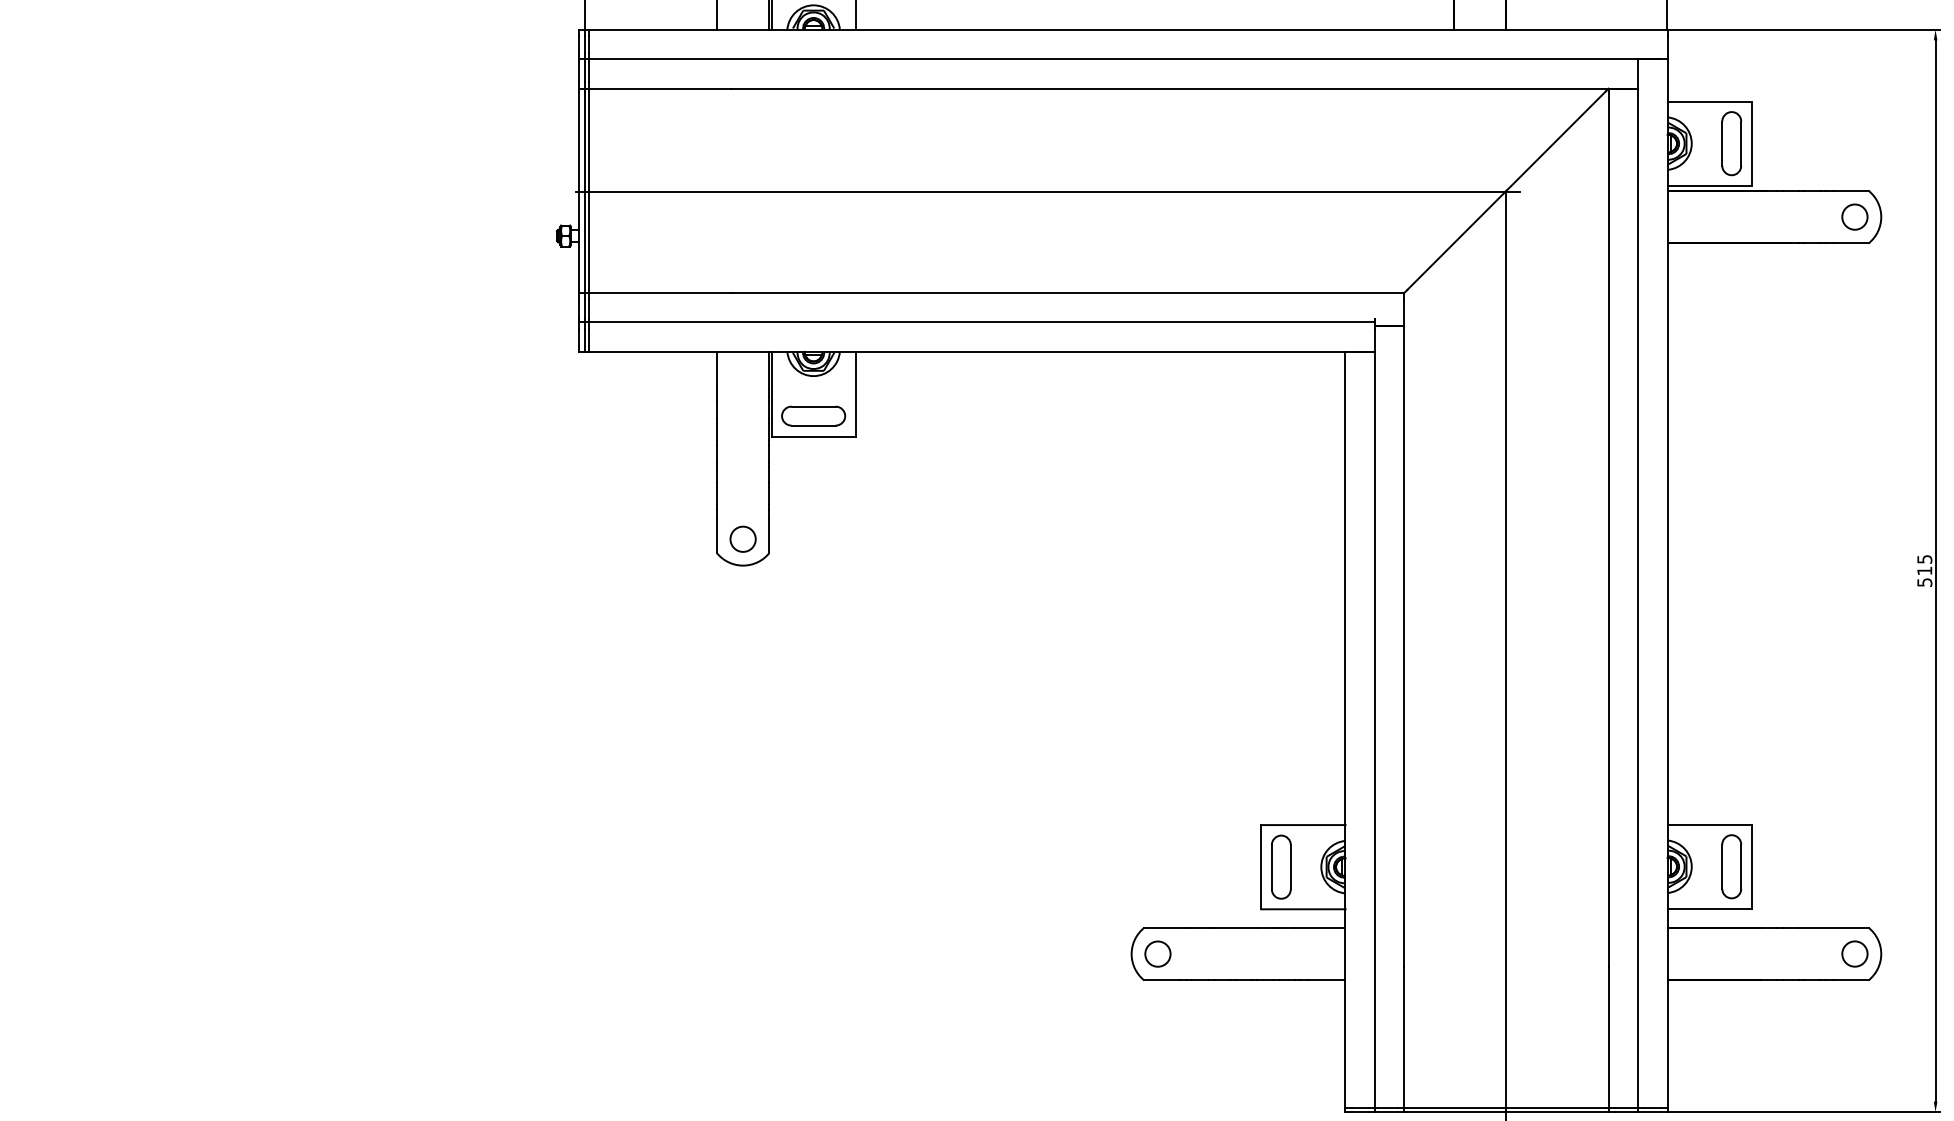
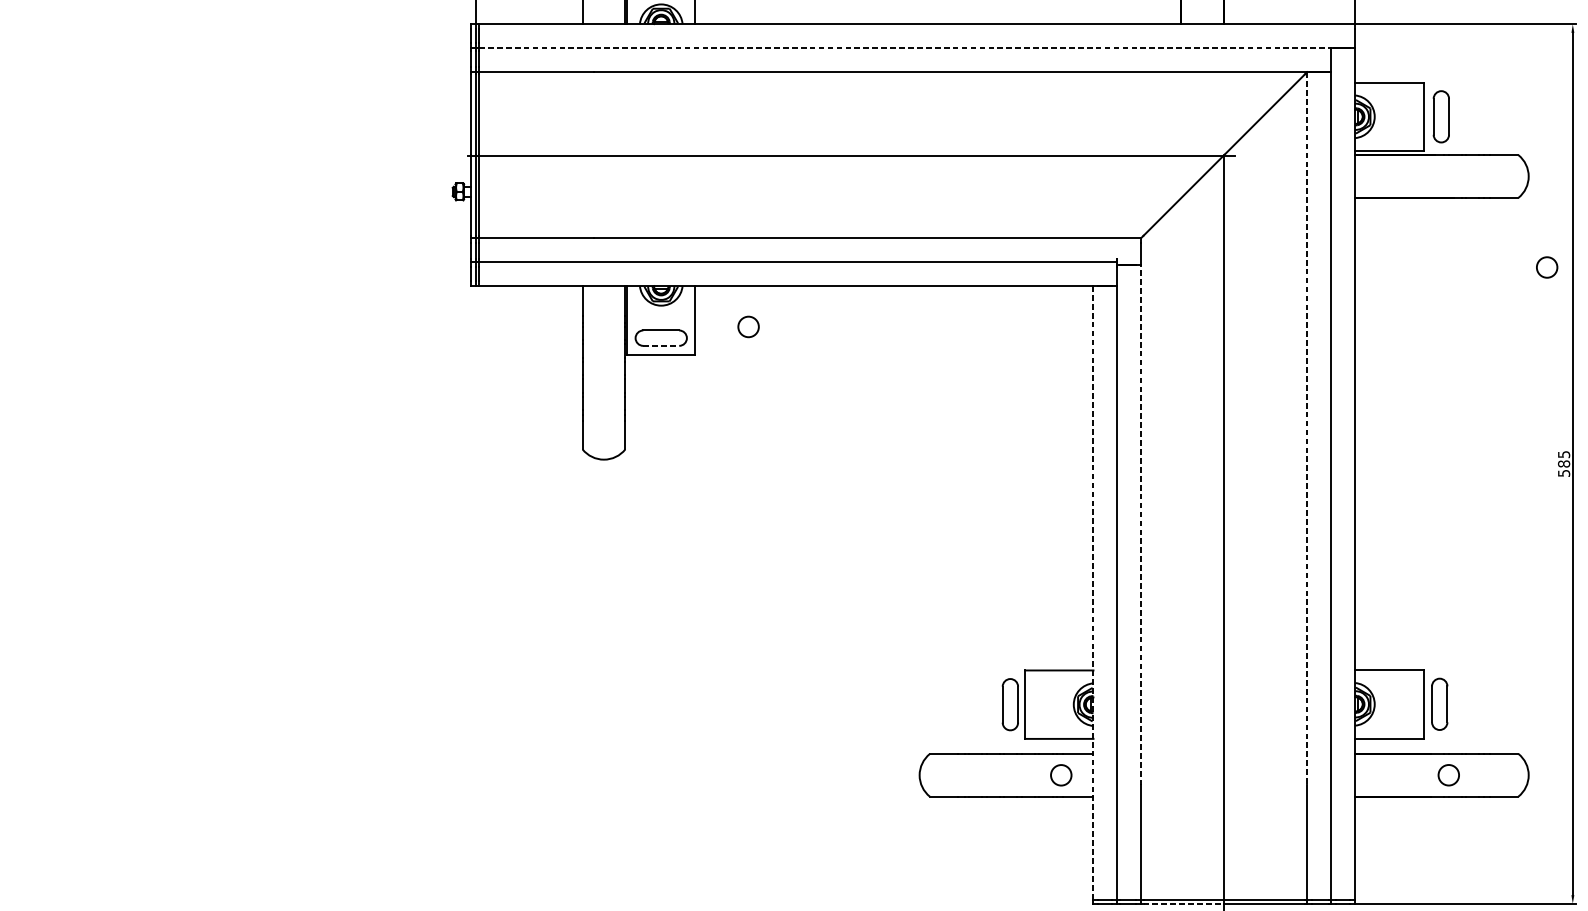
line: (1114, 59) -> (905, 48), solid -> dashed
part: (1731, 143) -> (1441, 116), moved
circle: (1854, 216) -> (1546, 267), moved
line: (814, 425) -> (661, 345), solid -> dashed
line: (1608, 527) -> (1307, 428), solid -> dashed
circle: (742, 538) -> (748, 326), moved
text: (1924, 570) -> (1563, 463), 515 -> 585
line: (1404, 646) -> (1141, 525), solid -> dashed
line: (1345, 729) -> (1093, 592), solid -> dashed
part: (1281, 866) -> (1010, 704), moved
part: (1731, 866) -> (1439, 704), moved
circle: (1157, 953) -> (1060, 774), moved
circle: (1854, 953) -> (1448, 774), moved
line: (1457, 1112) -> (1184, 904), solid -> dashed

